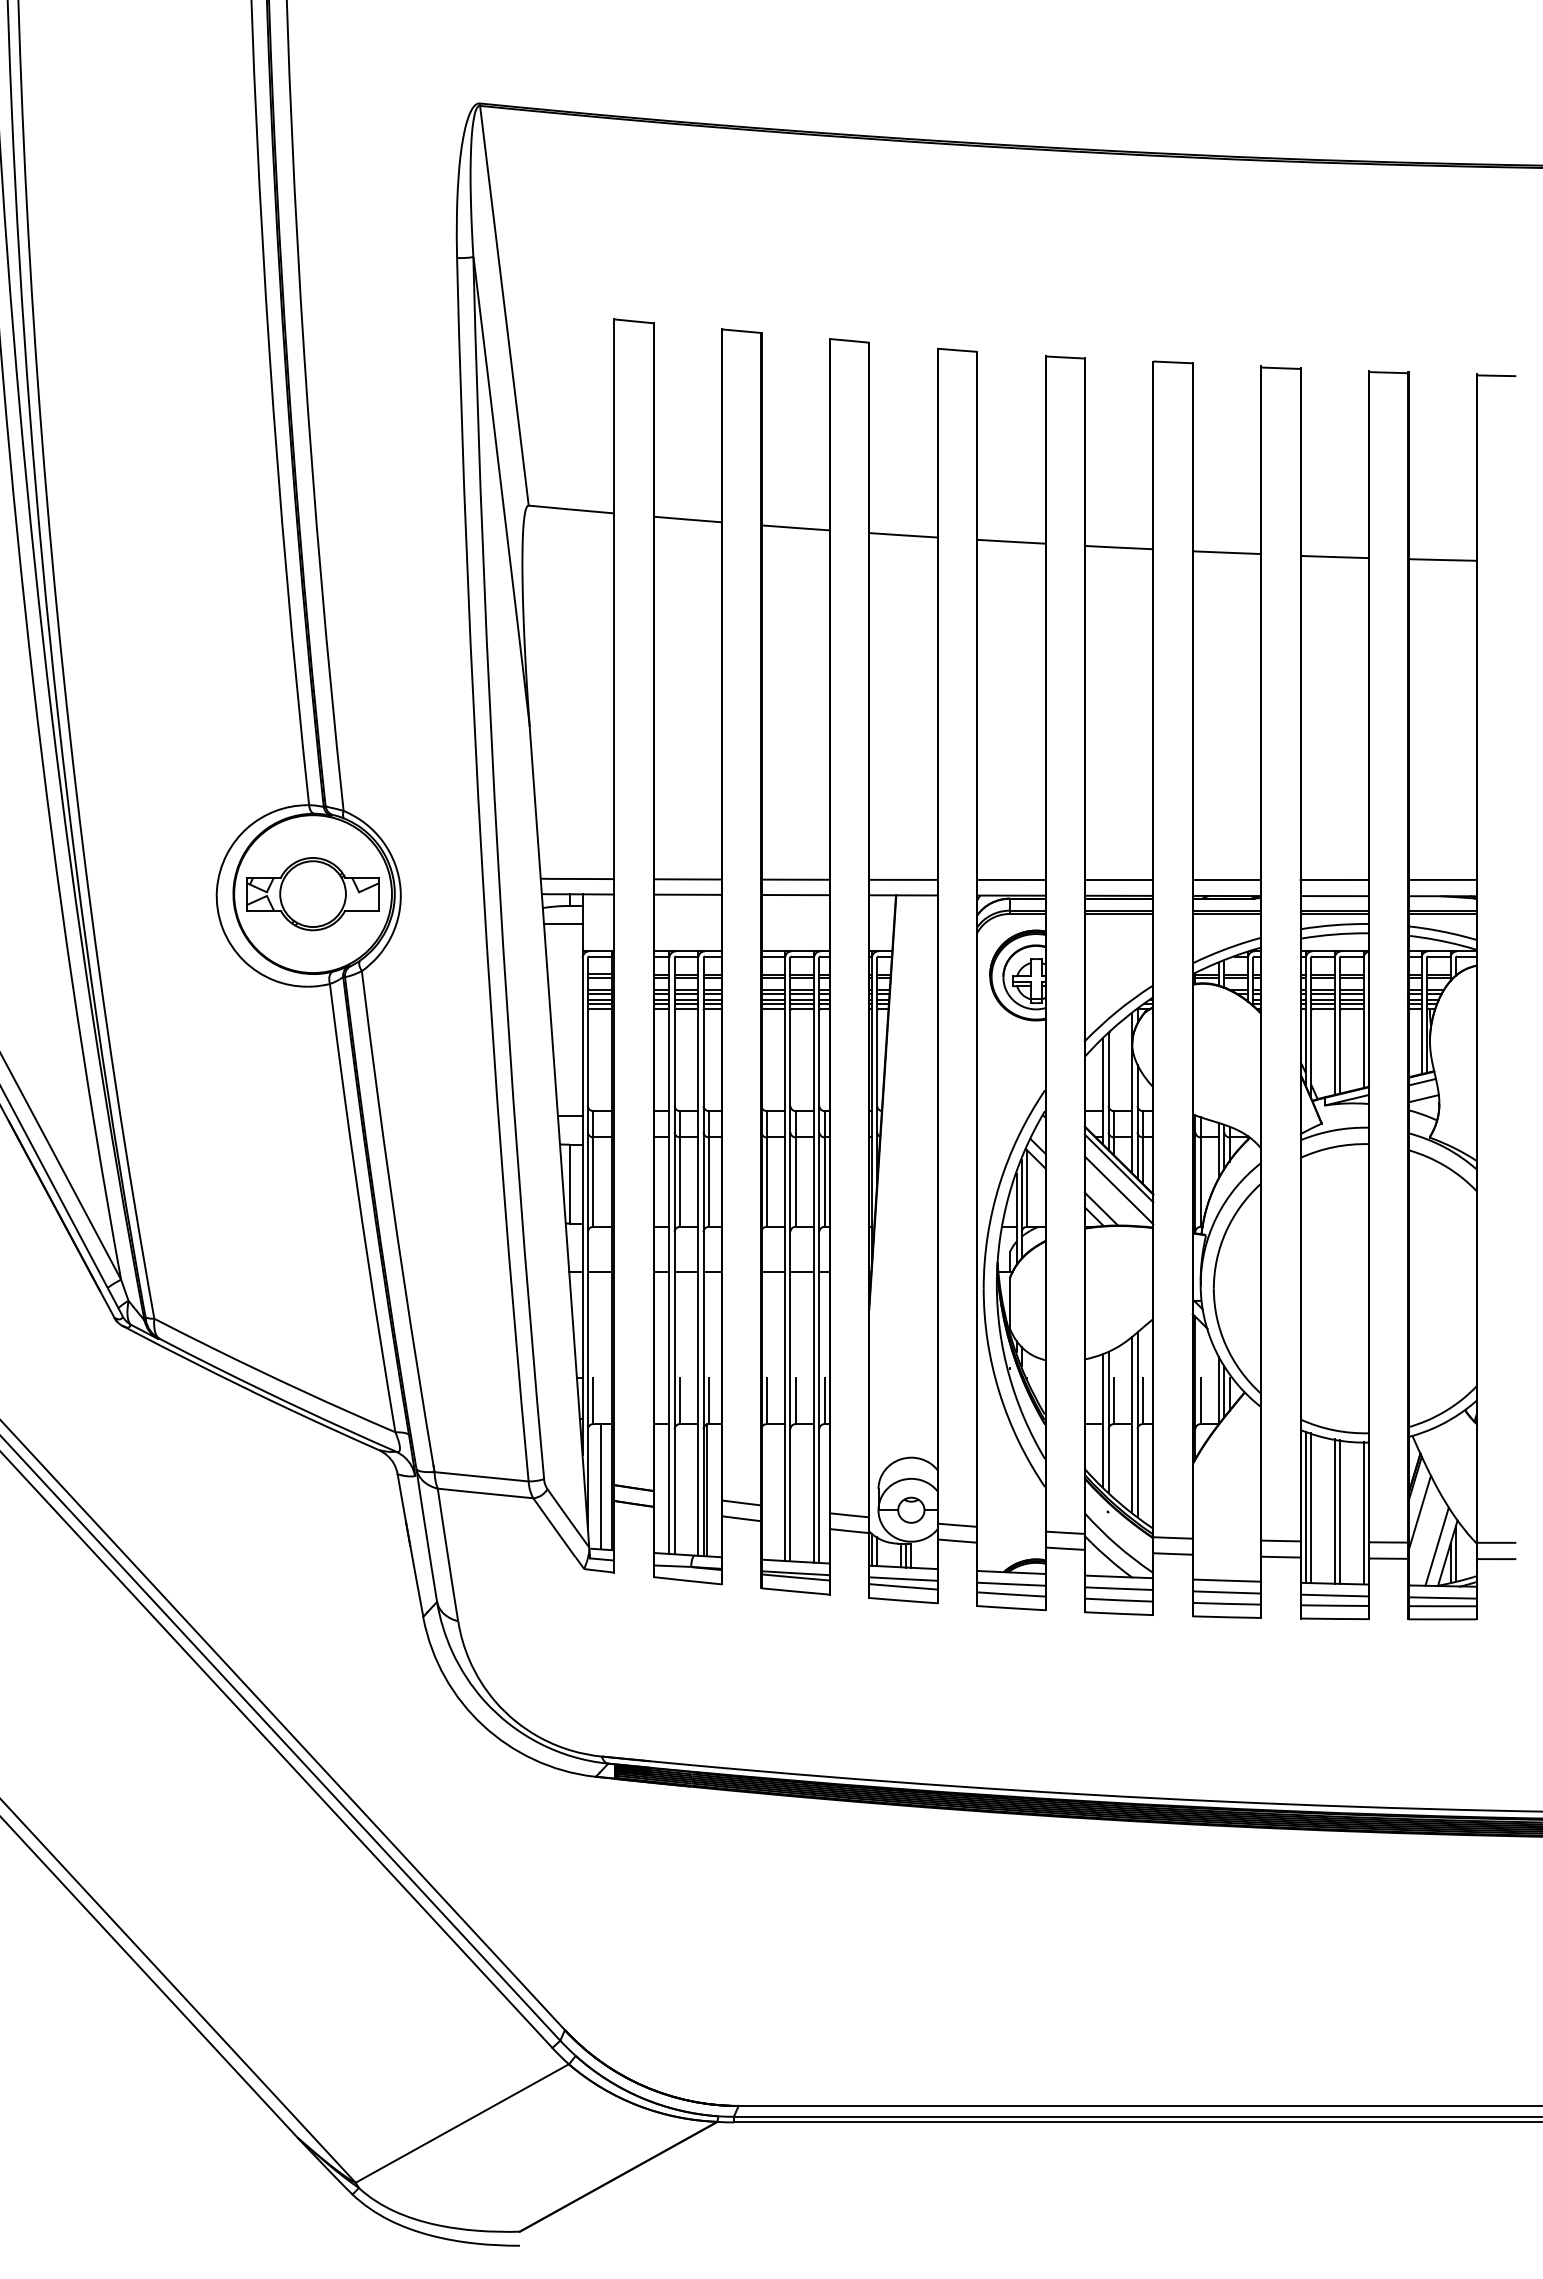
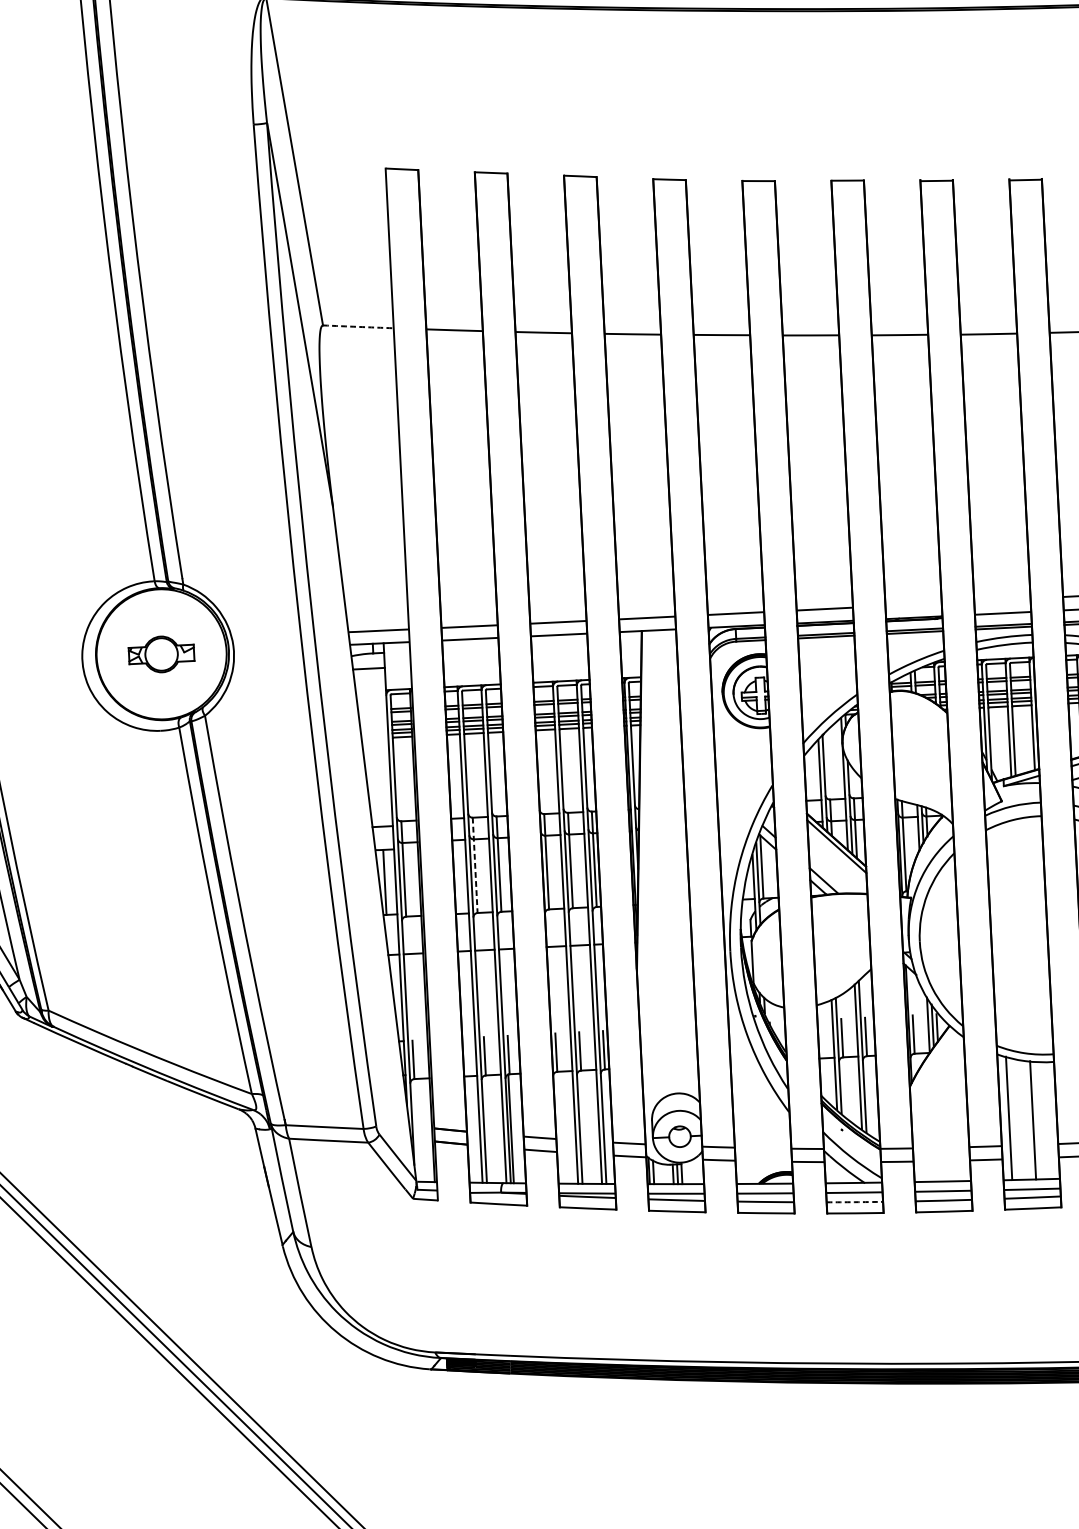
arc: (571, 509) -> (358, 326), solid -> dashed
line: (1334, 879) -> (1002, 599), removed
line: (1226, 880) -> (913, 605), removed
part: (312, 894) -> (161, 654), size x0.6
line: (679, 1168) -> (474, 864), solid -> dashed
line: (1118, 1190) -> (837, 864), removed
line: (601, 1486) -> (423, 1130), removed
line: (1305, 1506) -> (1004, 1117), removed
line: (1334, 1511) -> (1028, 1120), removed
line: (1363, 1513) -> (1052, 1120), removed
arc: (1119, 1600) -> (855, 1202), solid -> dashed

